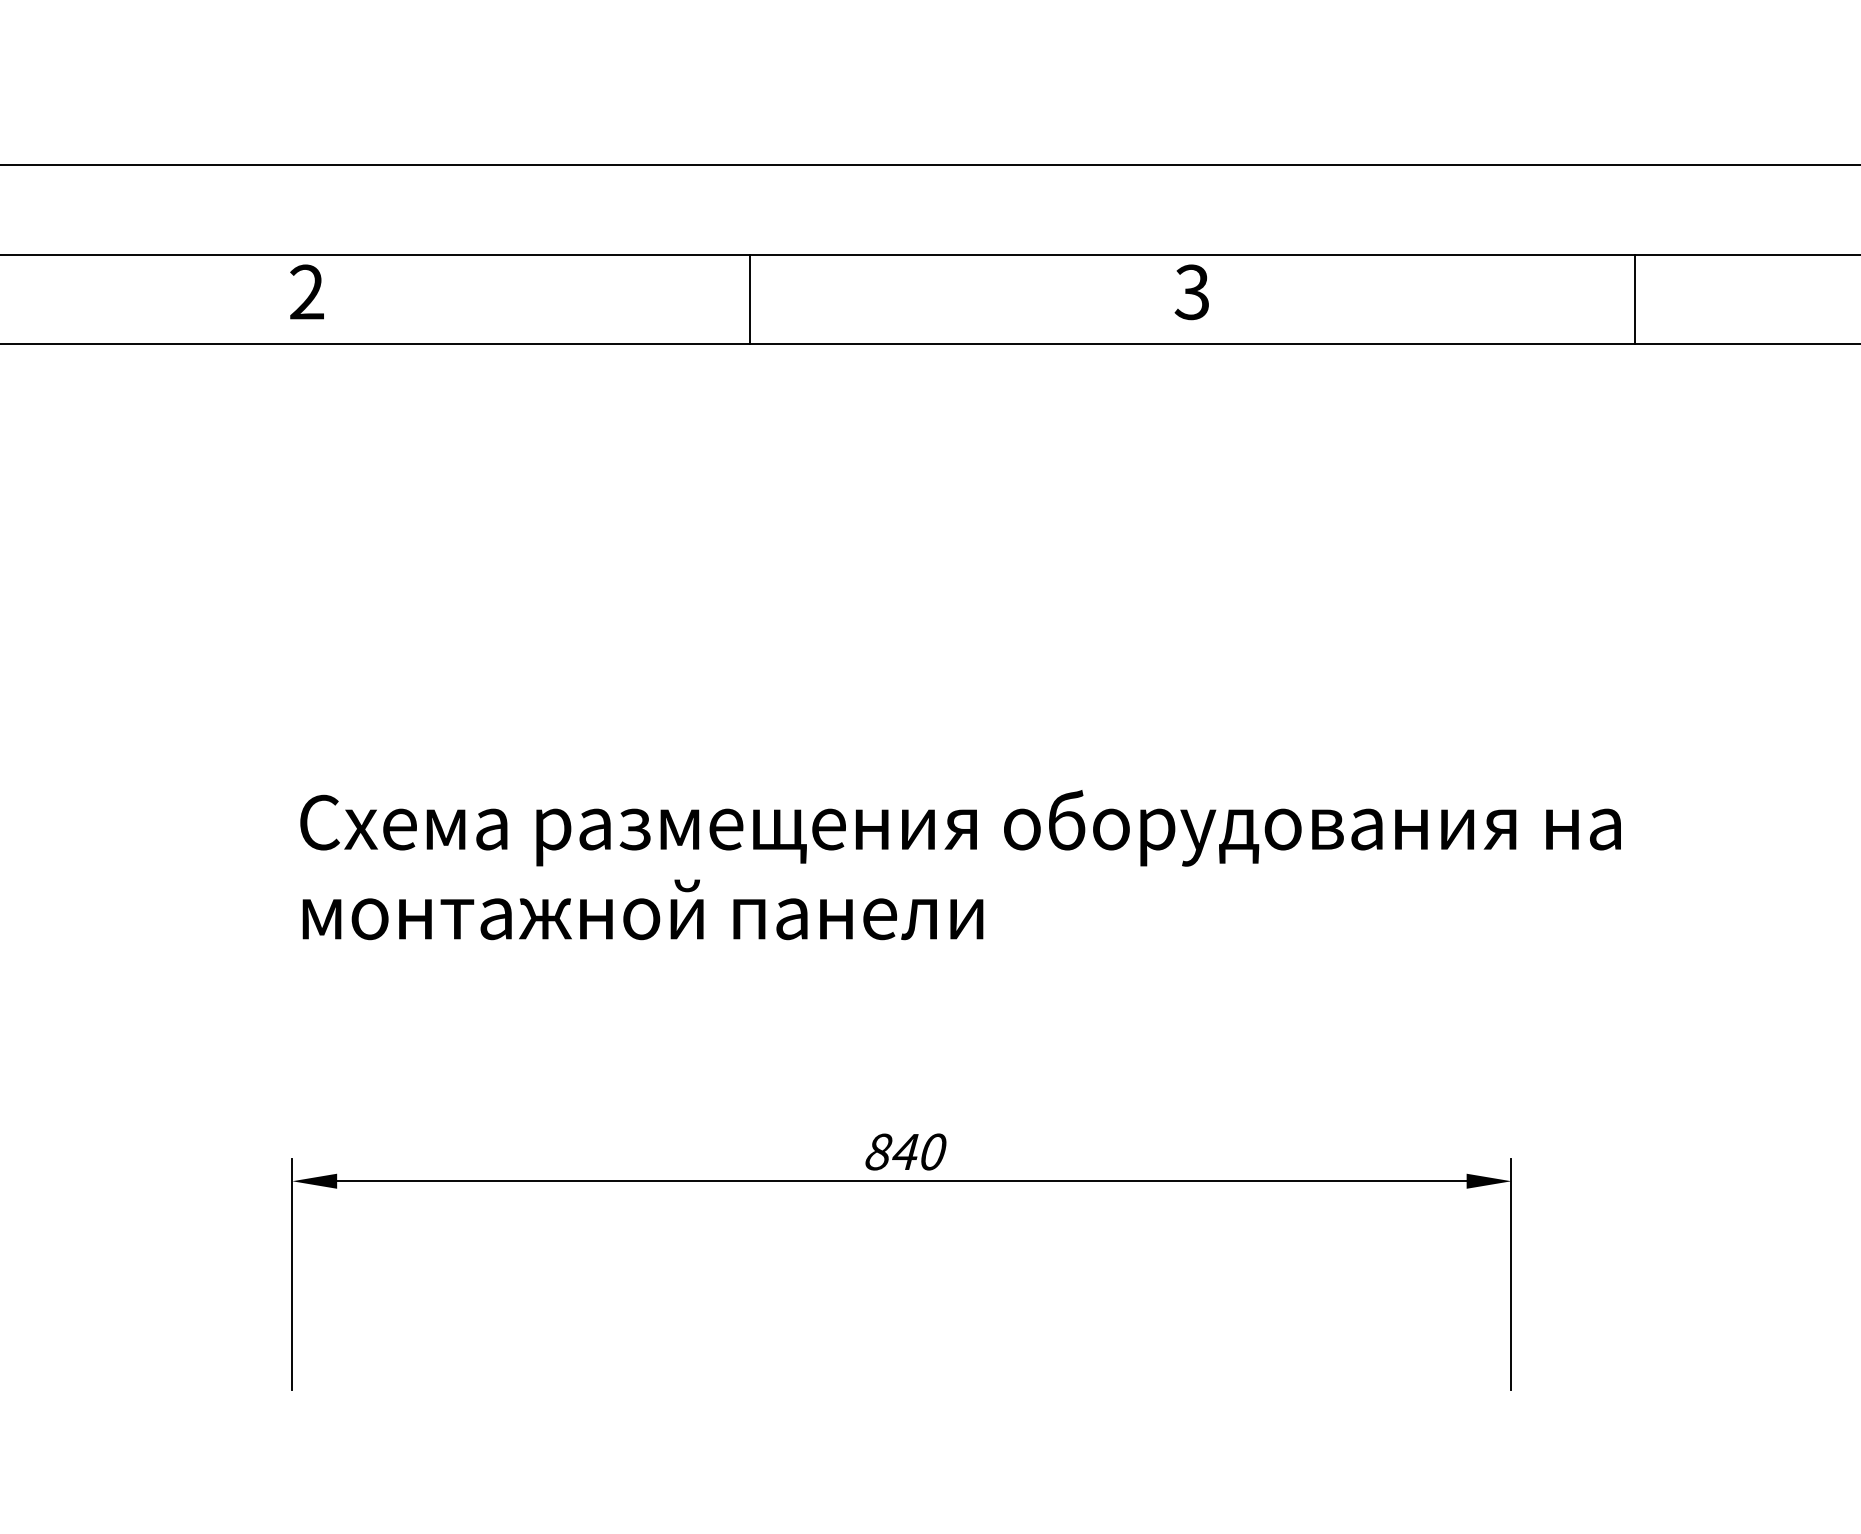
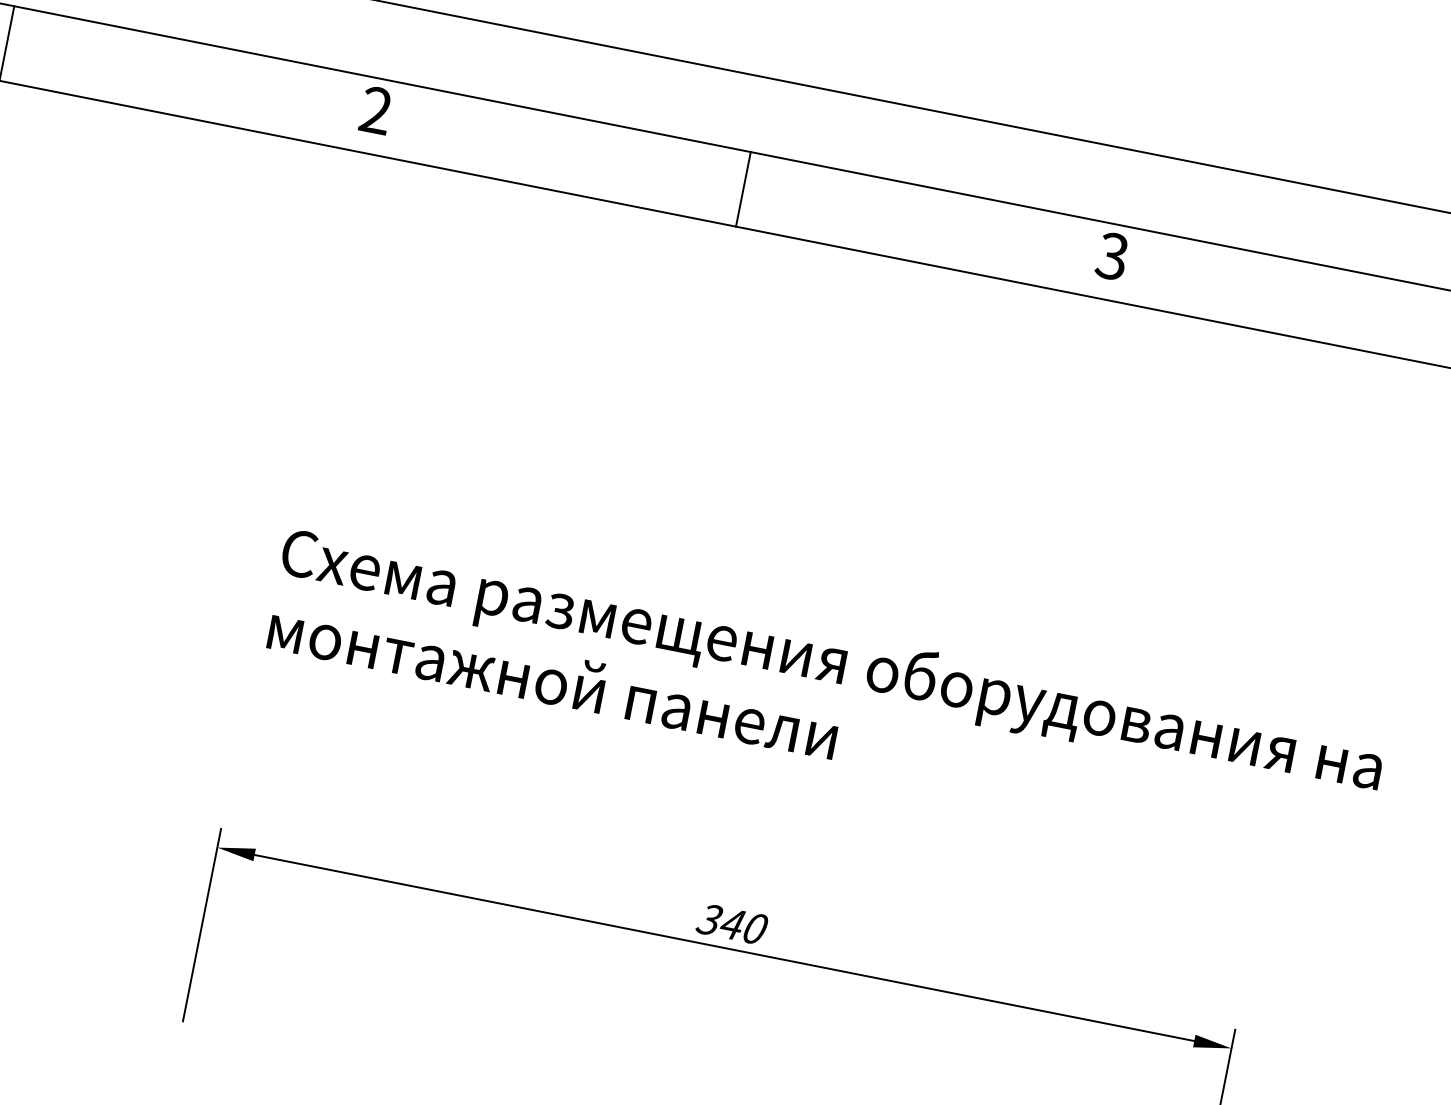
text: (878, 1151) -> (709, 919), 840 -> 340

